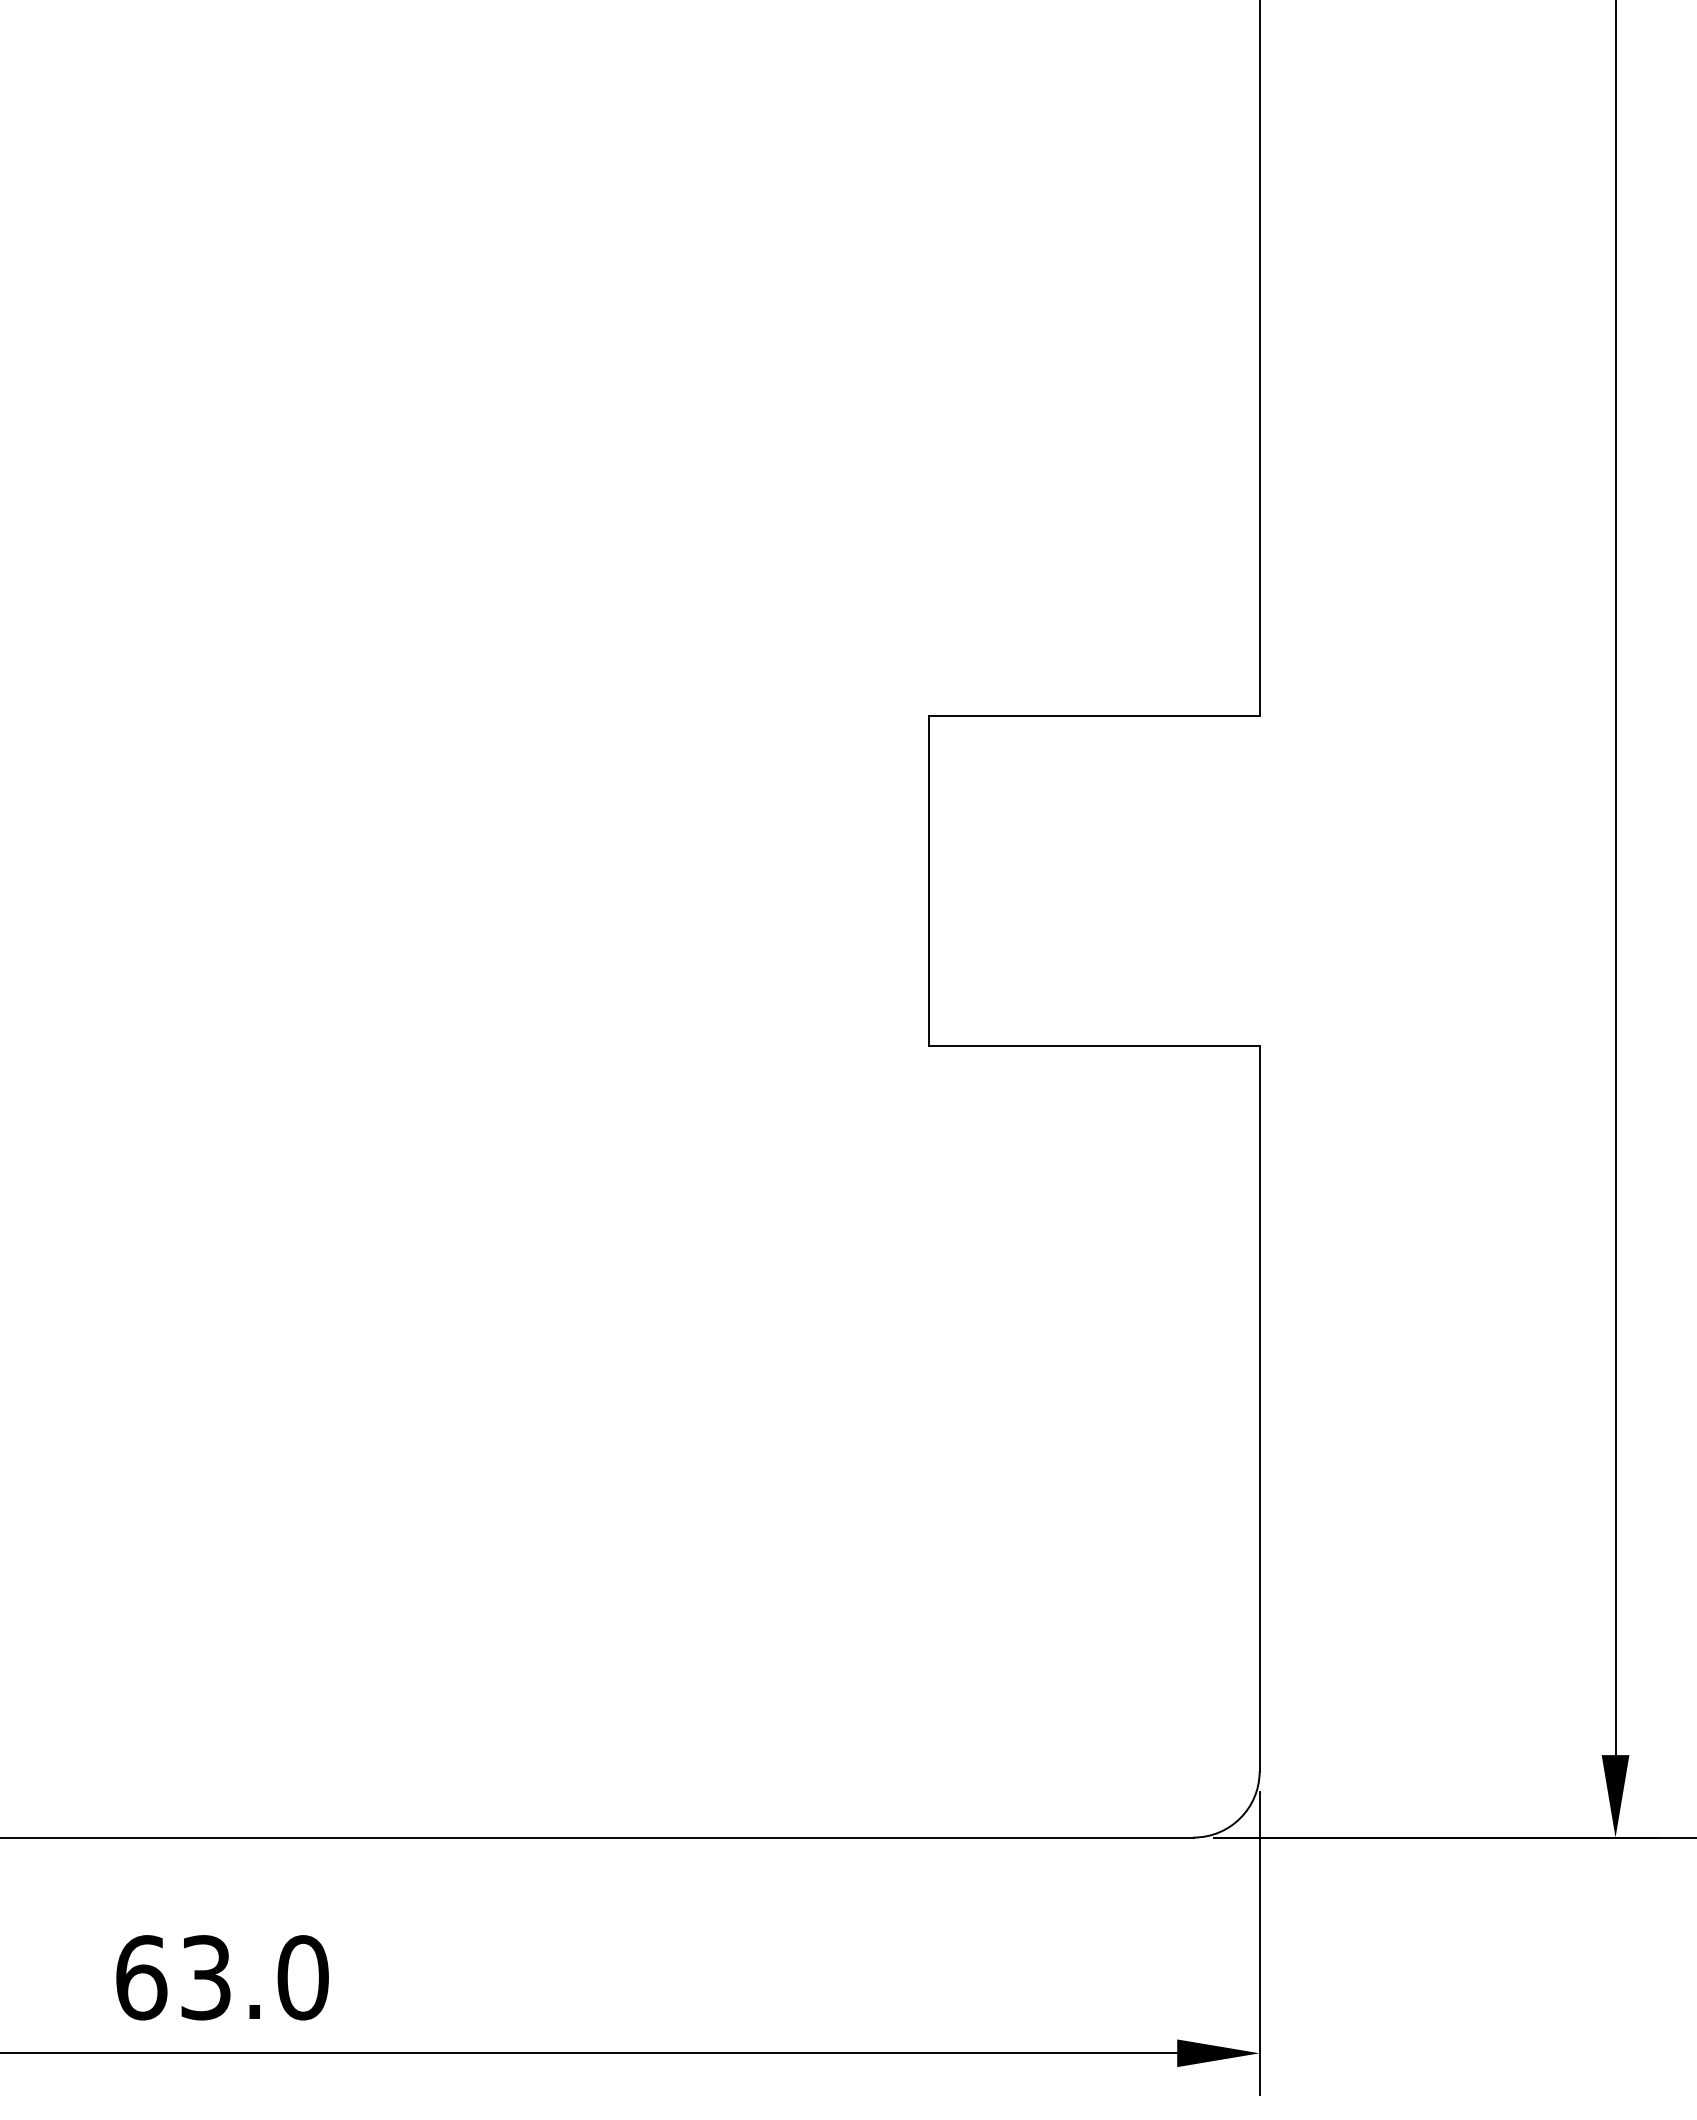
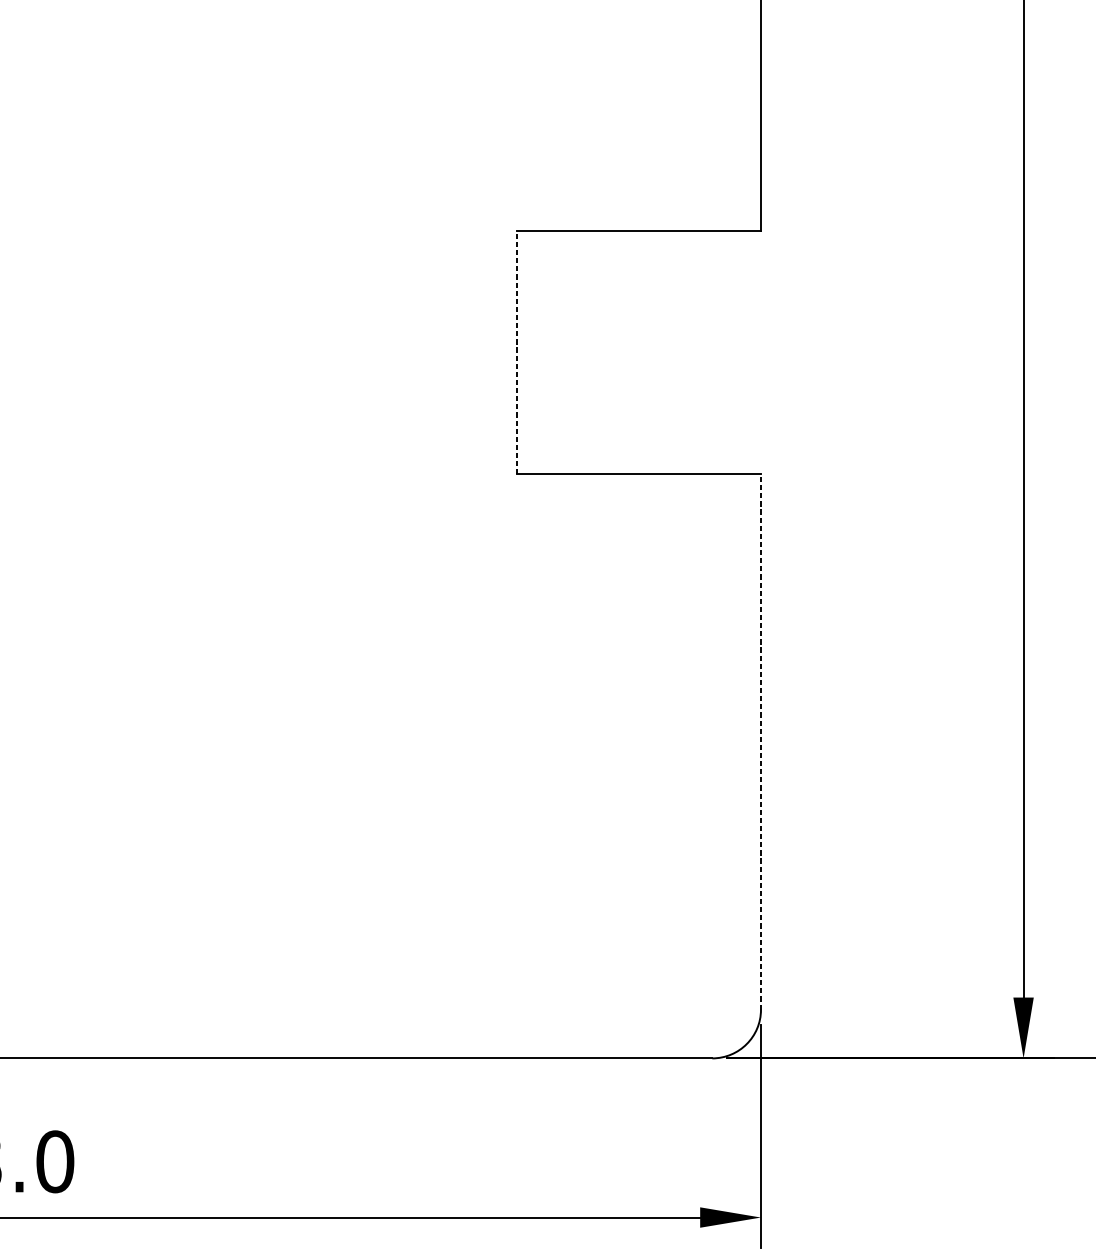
line: (929, 881) -> (517, 353), solid -> dashed
line: (1259, 1408) -> (760, 741), solid -> dashed

